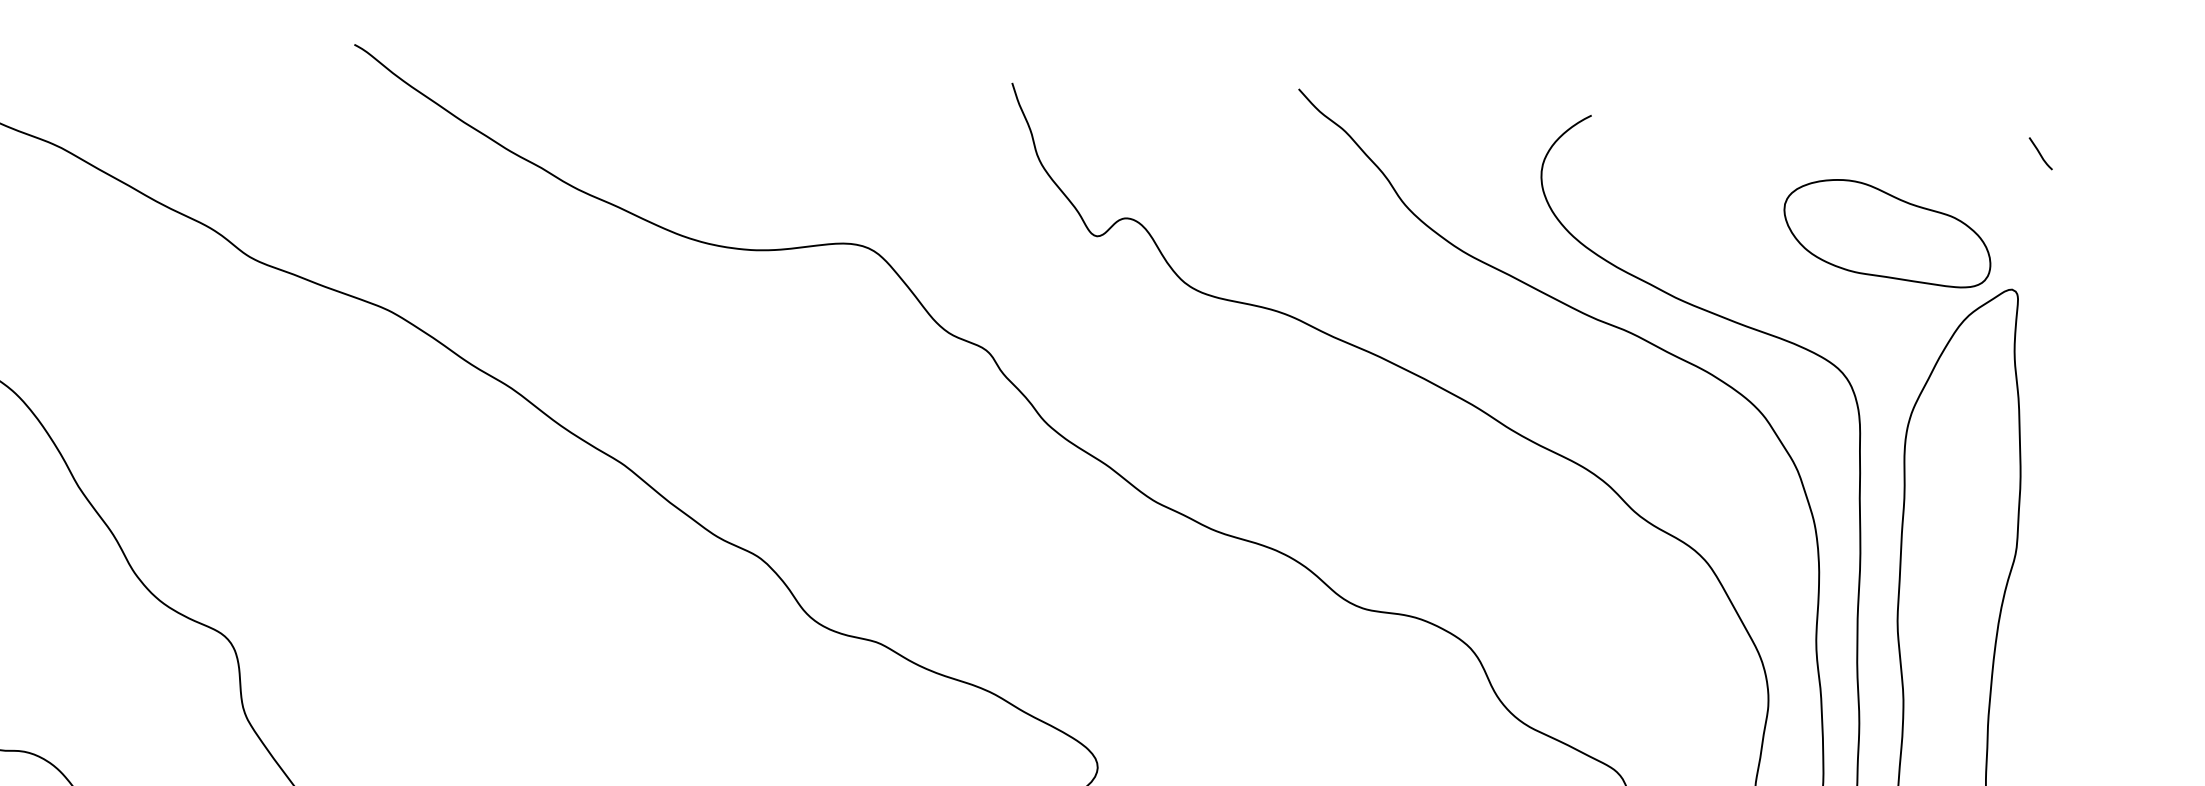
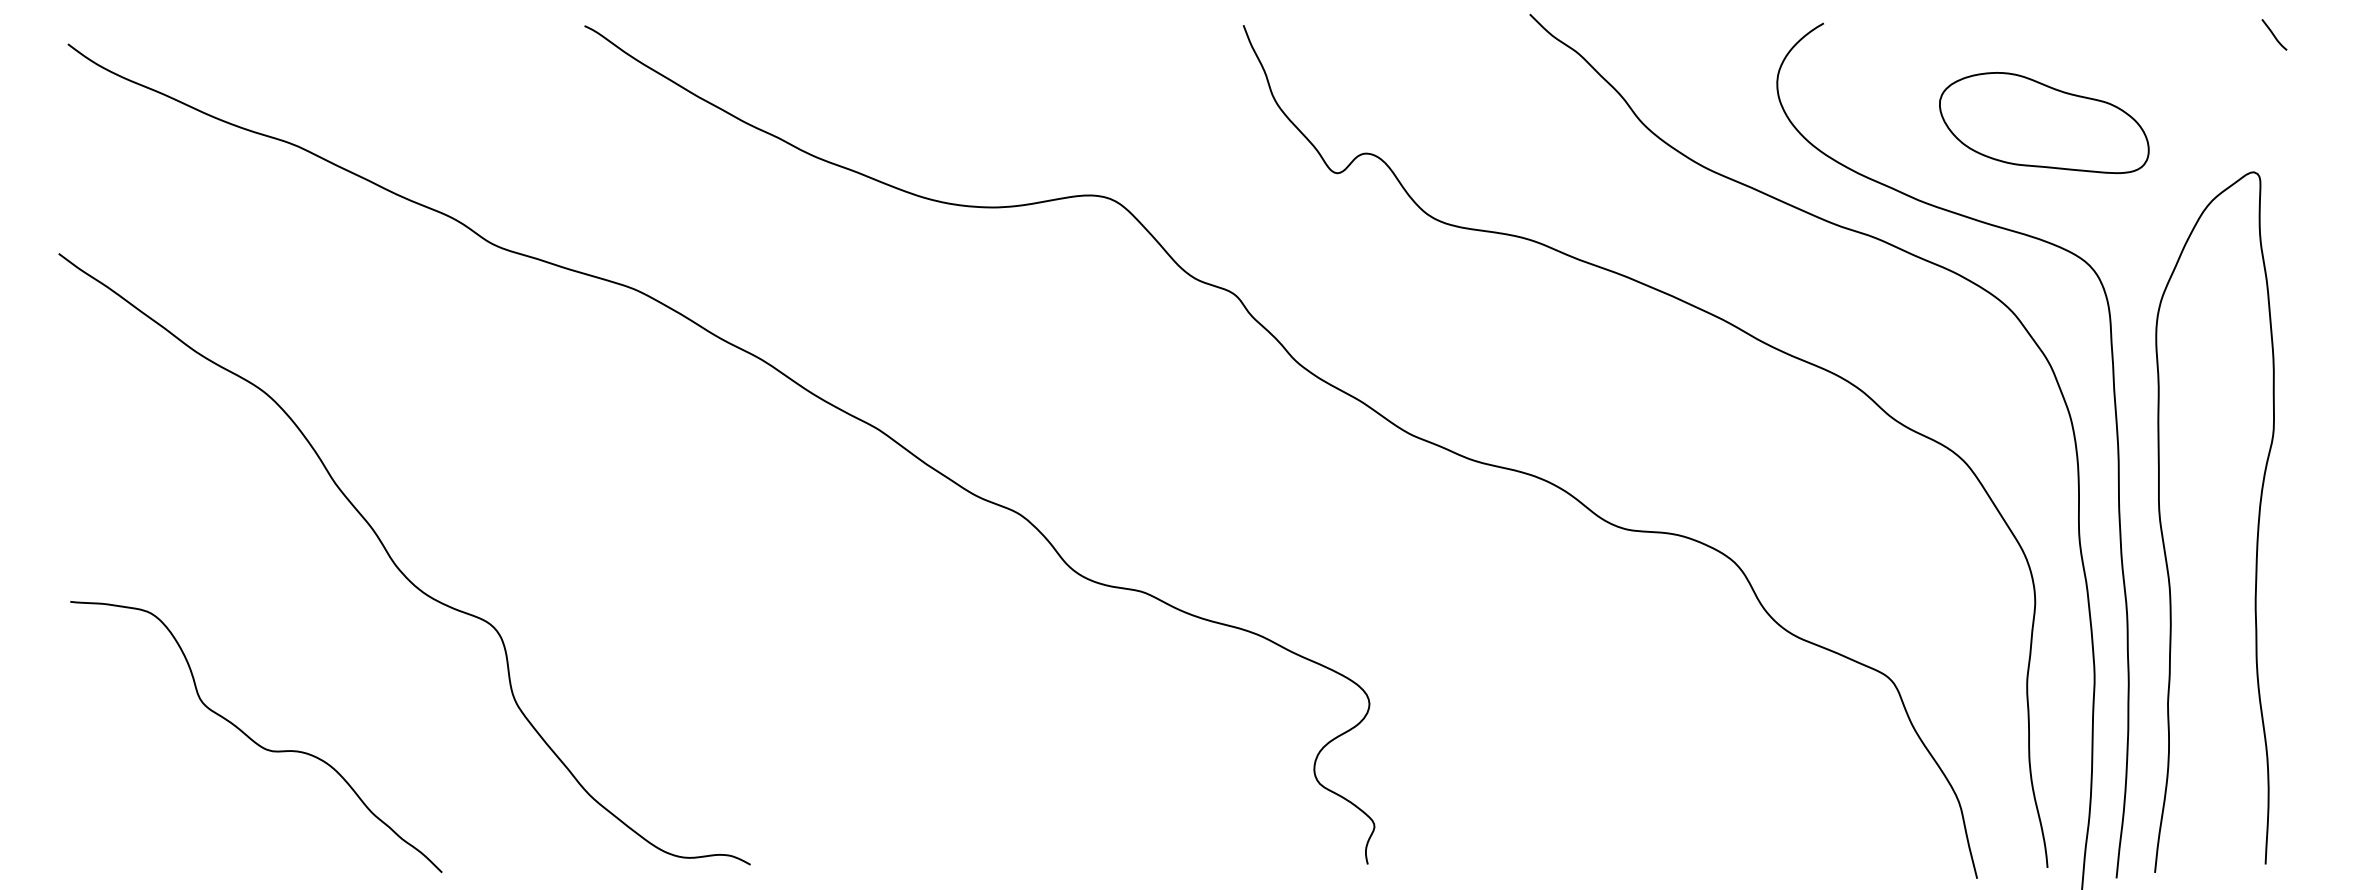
part: (1887, 232) -> (2044, 122), moved

